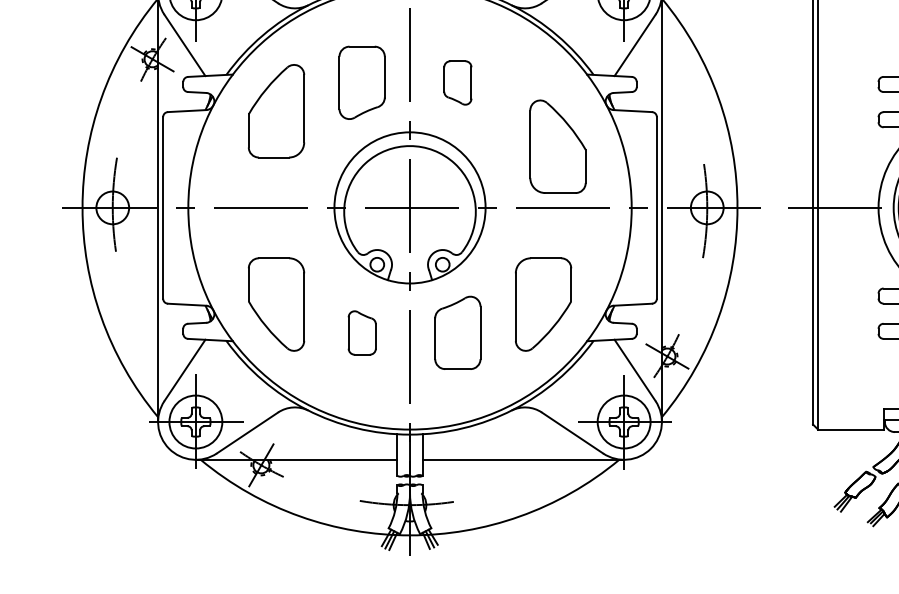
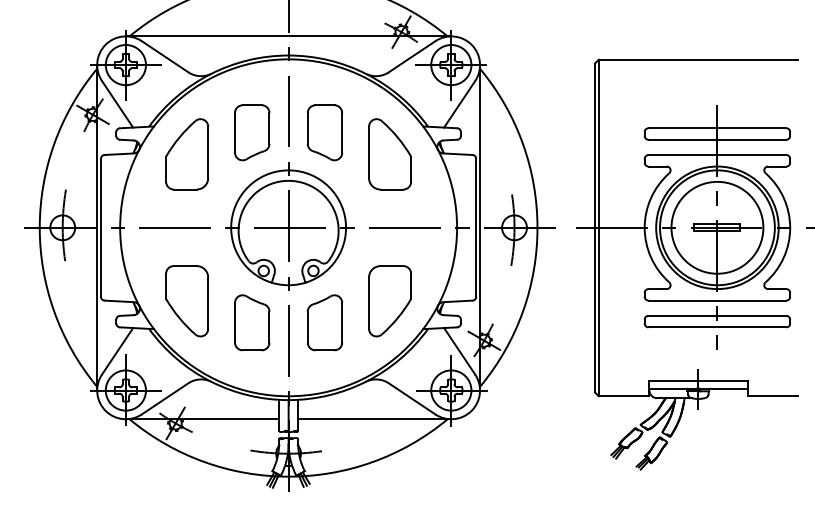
part: (457, 82) -> (324, 132), size x1.67
part: (557, 146) -> (389, 154), moved
part: (362, 332) -> (252, 322), size x1.67

